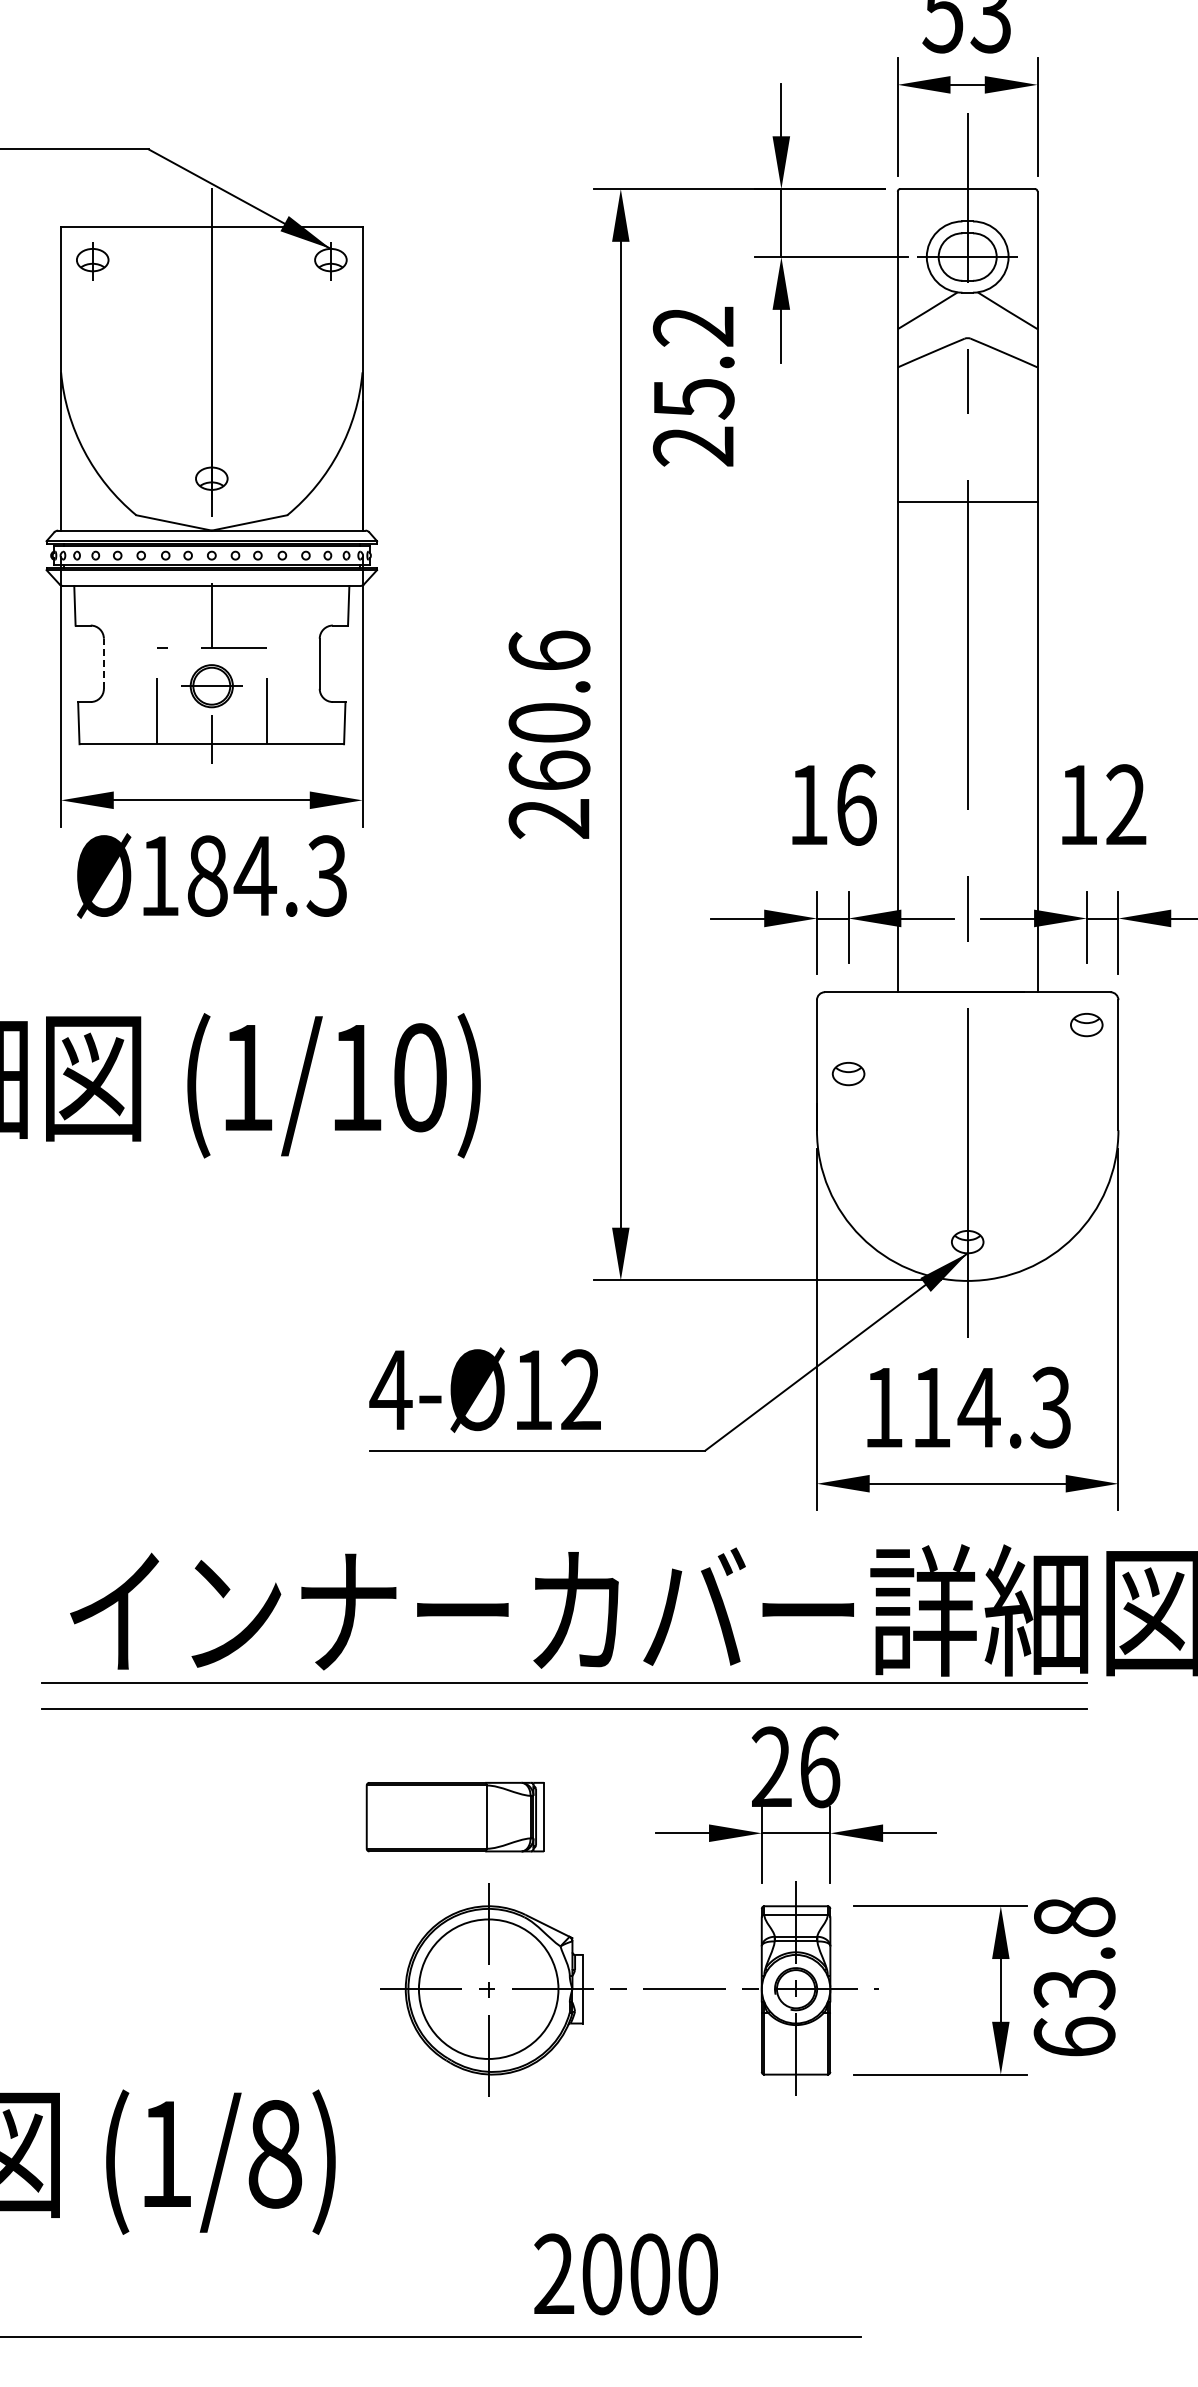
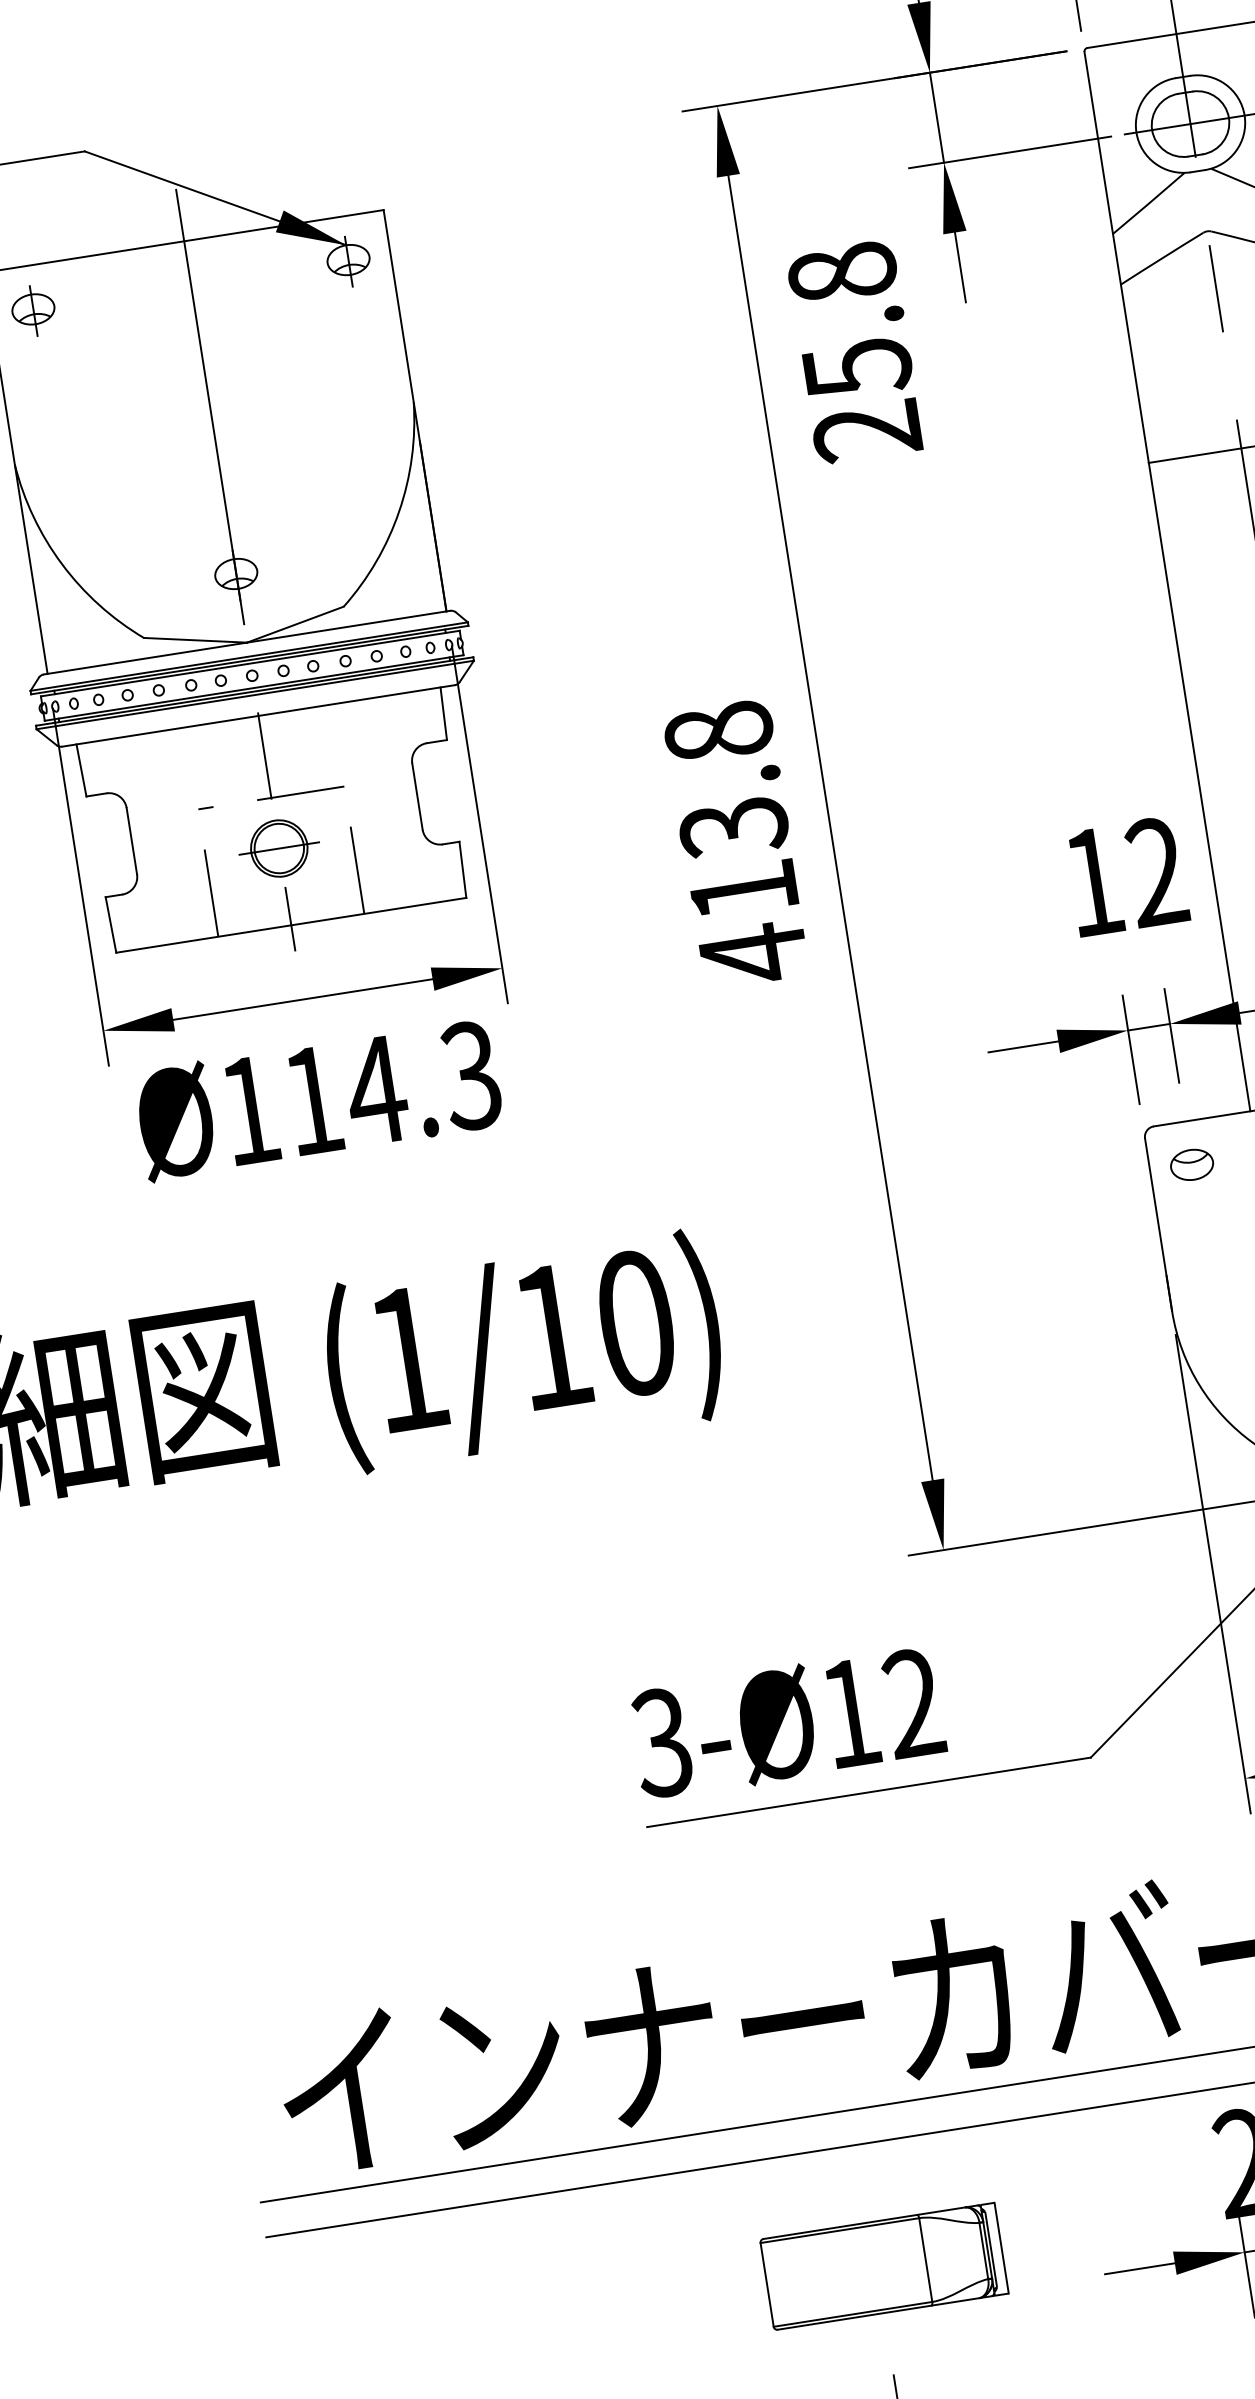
text: (693, 326) -> (842, 272), 25.2 -> 25.8
line: (103, 663) -> (131, 840), dashed -> solid
text: (549, 735) -> (736, 843), 260.6 -> 413.8
text: (856, 804) -> (1156, 871), 16 -> 12
text: (207, 875) -> (312, 1099), Ø184.3 -> Ø114.3
part: (848, 1074) -> (1192, 1165), moved
text: (390, 1390) -> (661, 1743), 4-Ø12 -> 3-Ø12
part: (454, 1816) -> (883, 2265), moved

